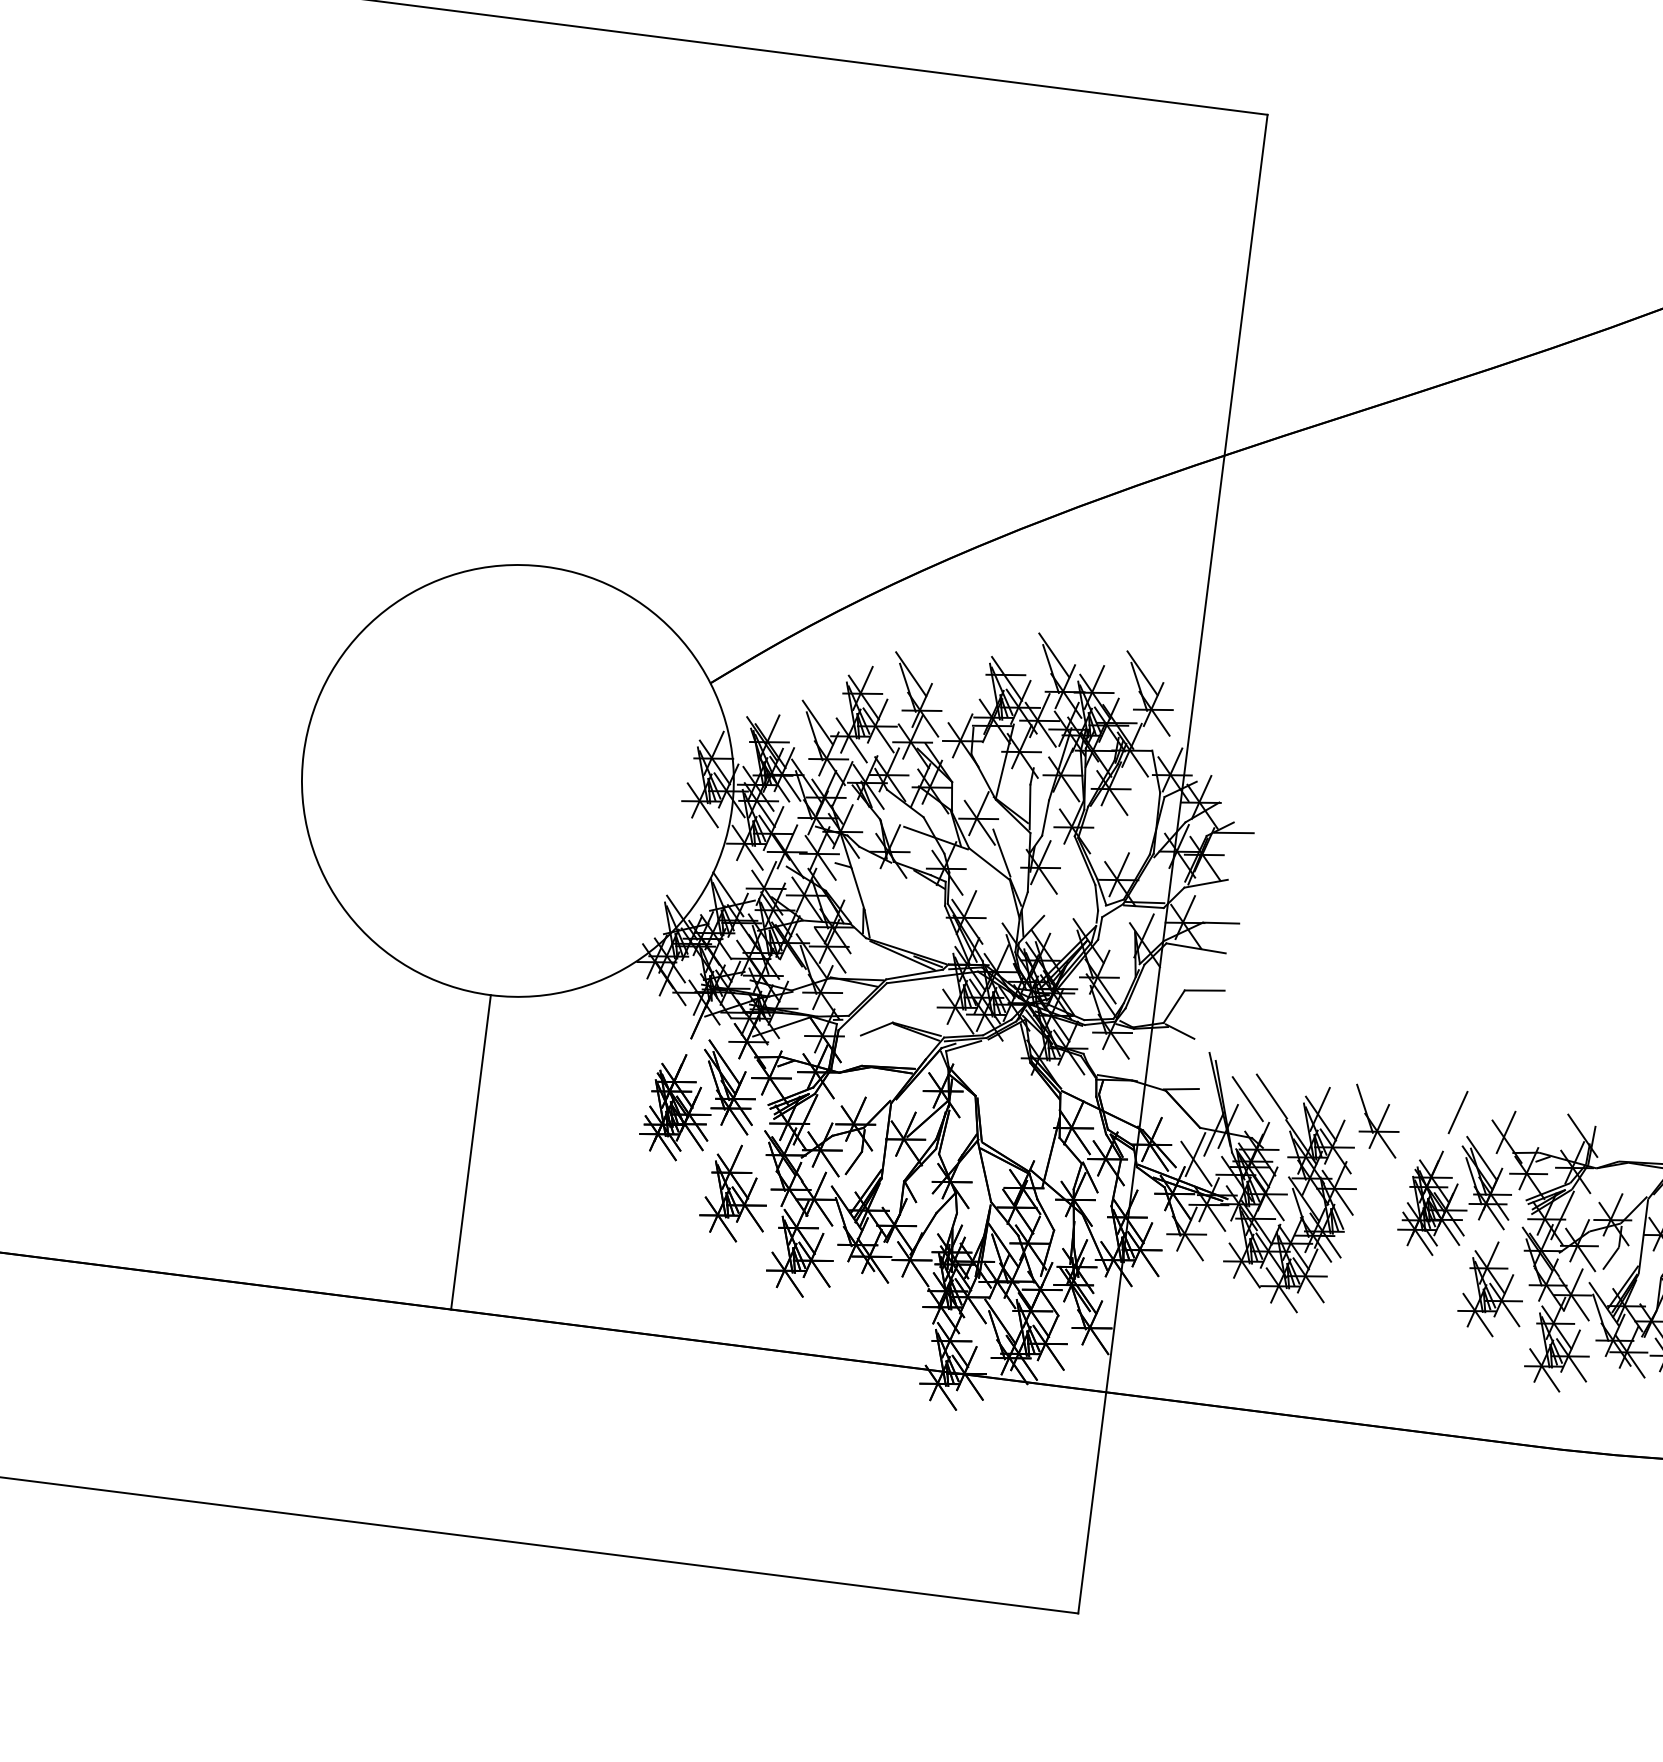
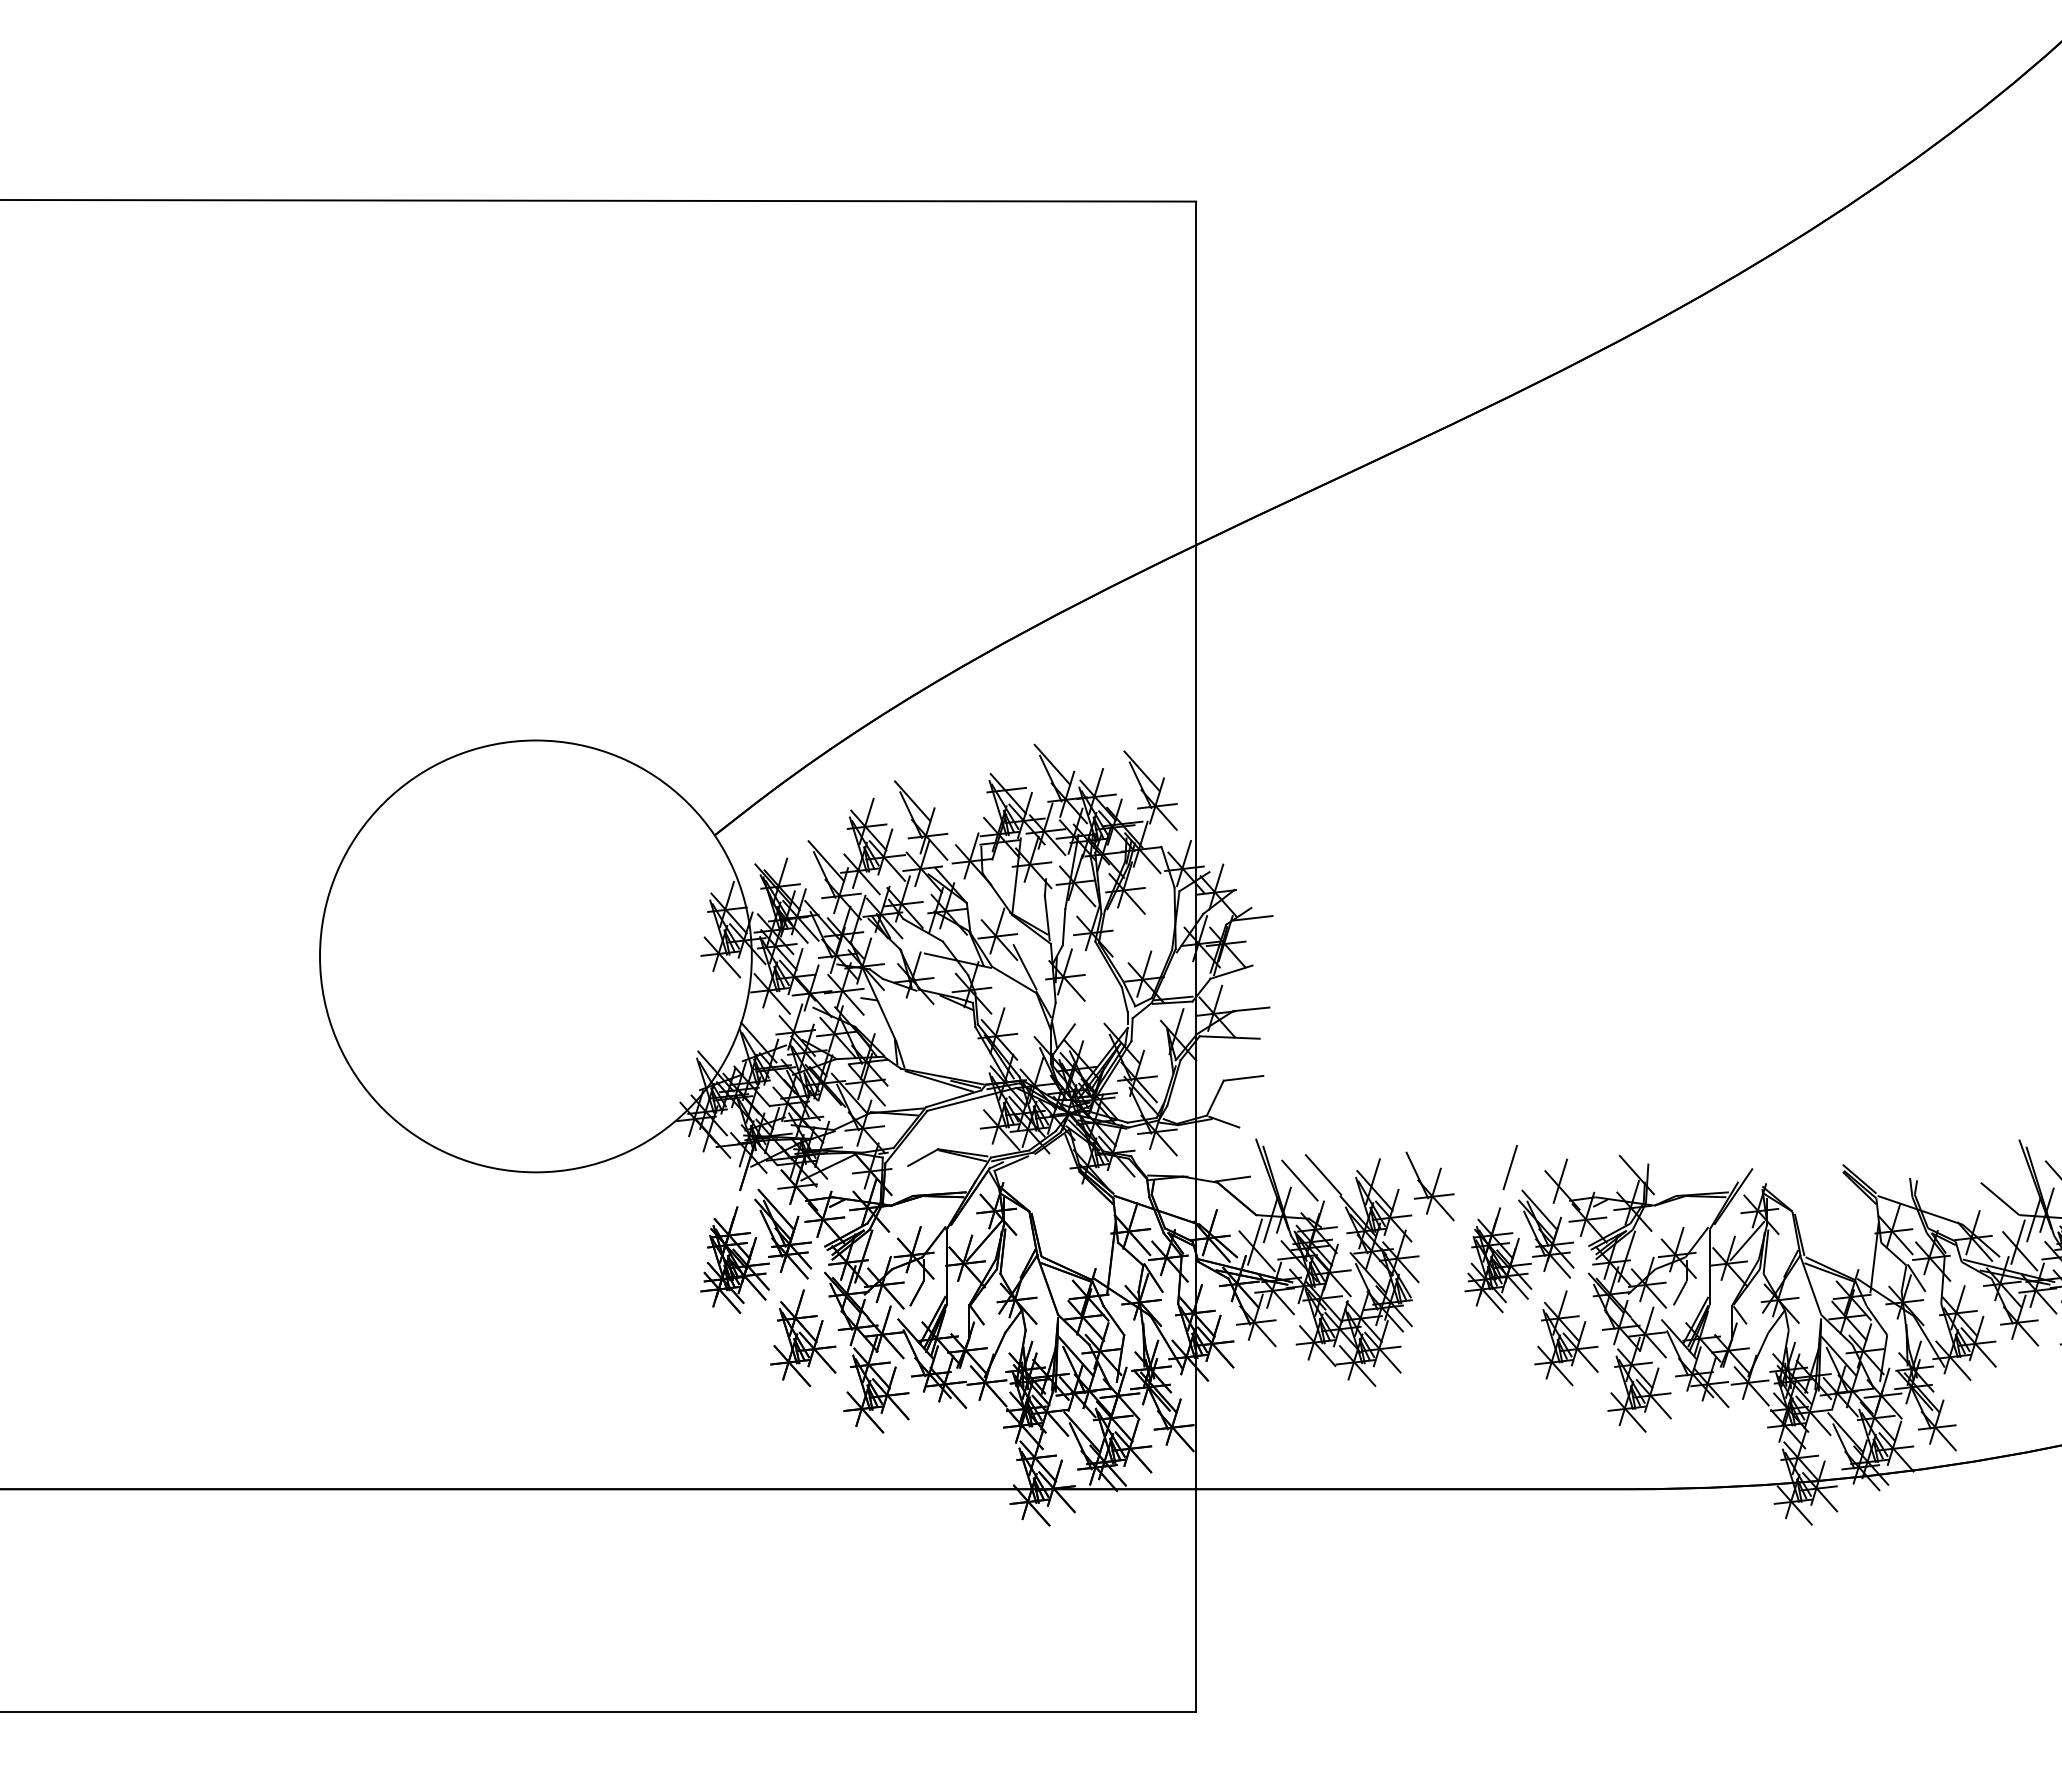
line: (470, 1152) -> (535, 1330), removed

